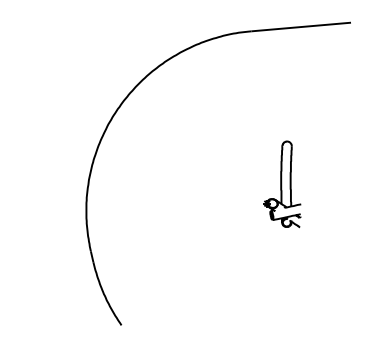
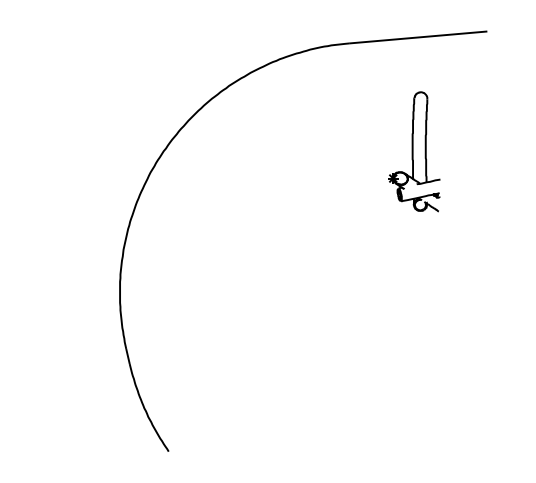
part: (282, 184) -> (414, 151), moved

